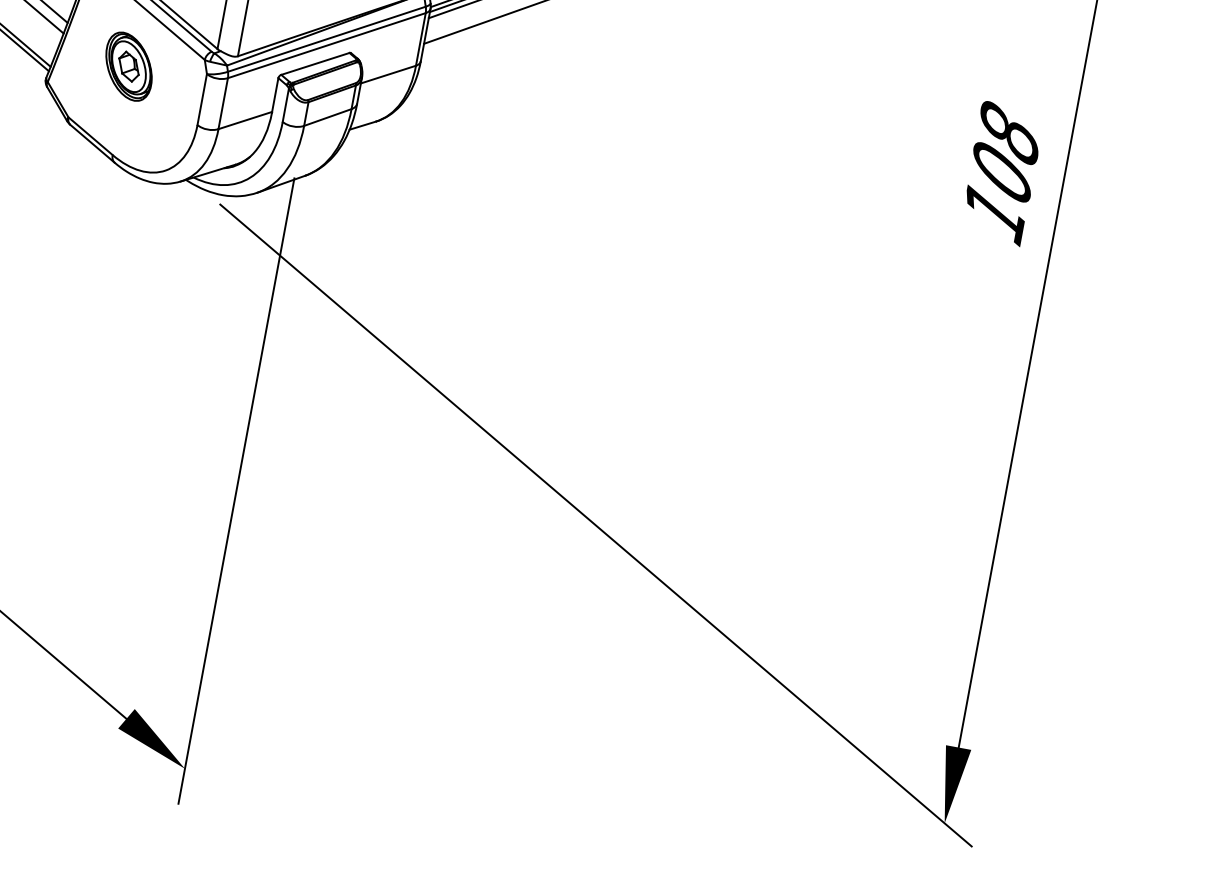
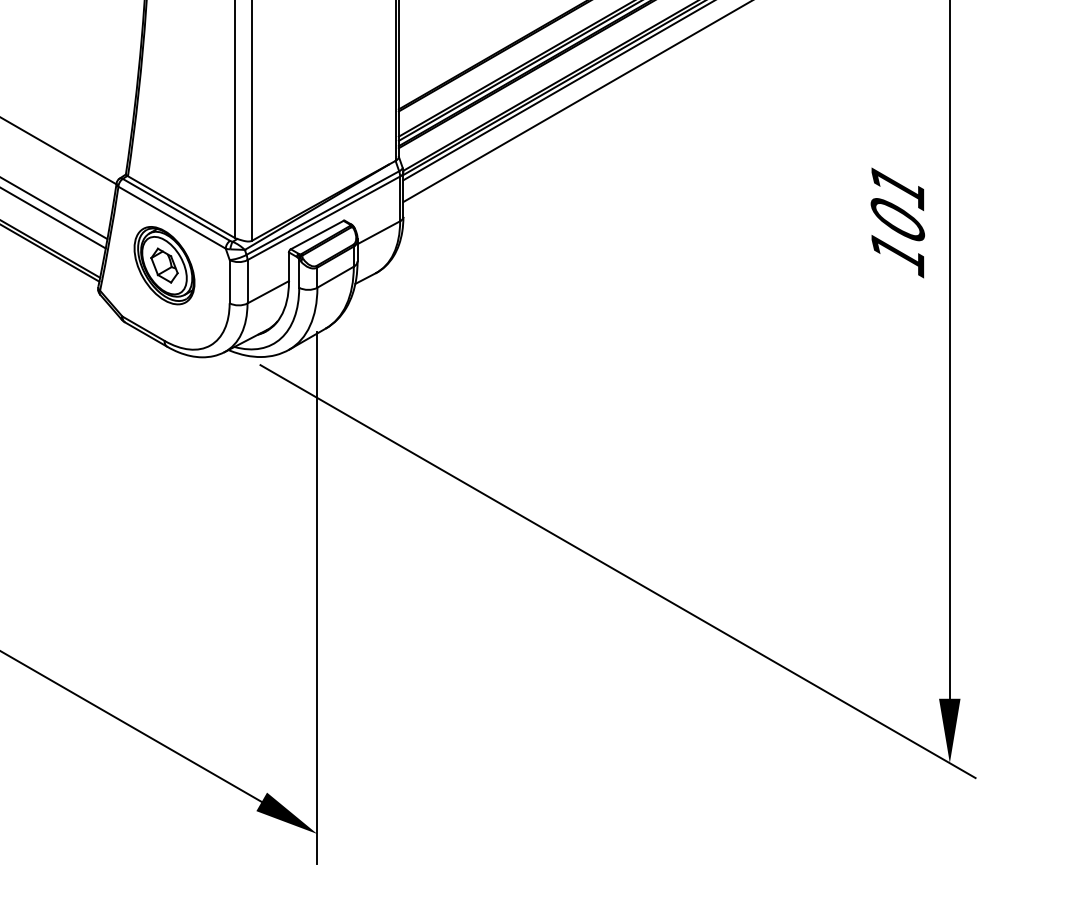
part: (129, 66) -> (164, 265), size x1.43
text: (1008, 133) -> (897, 186), 108 -> 101

